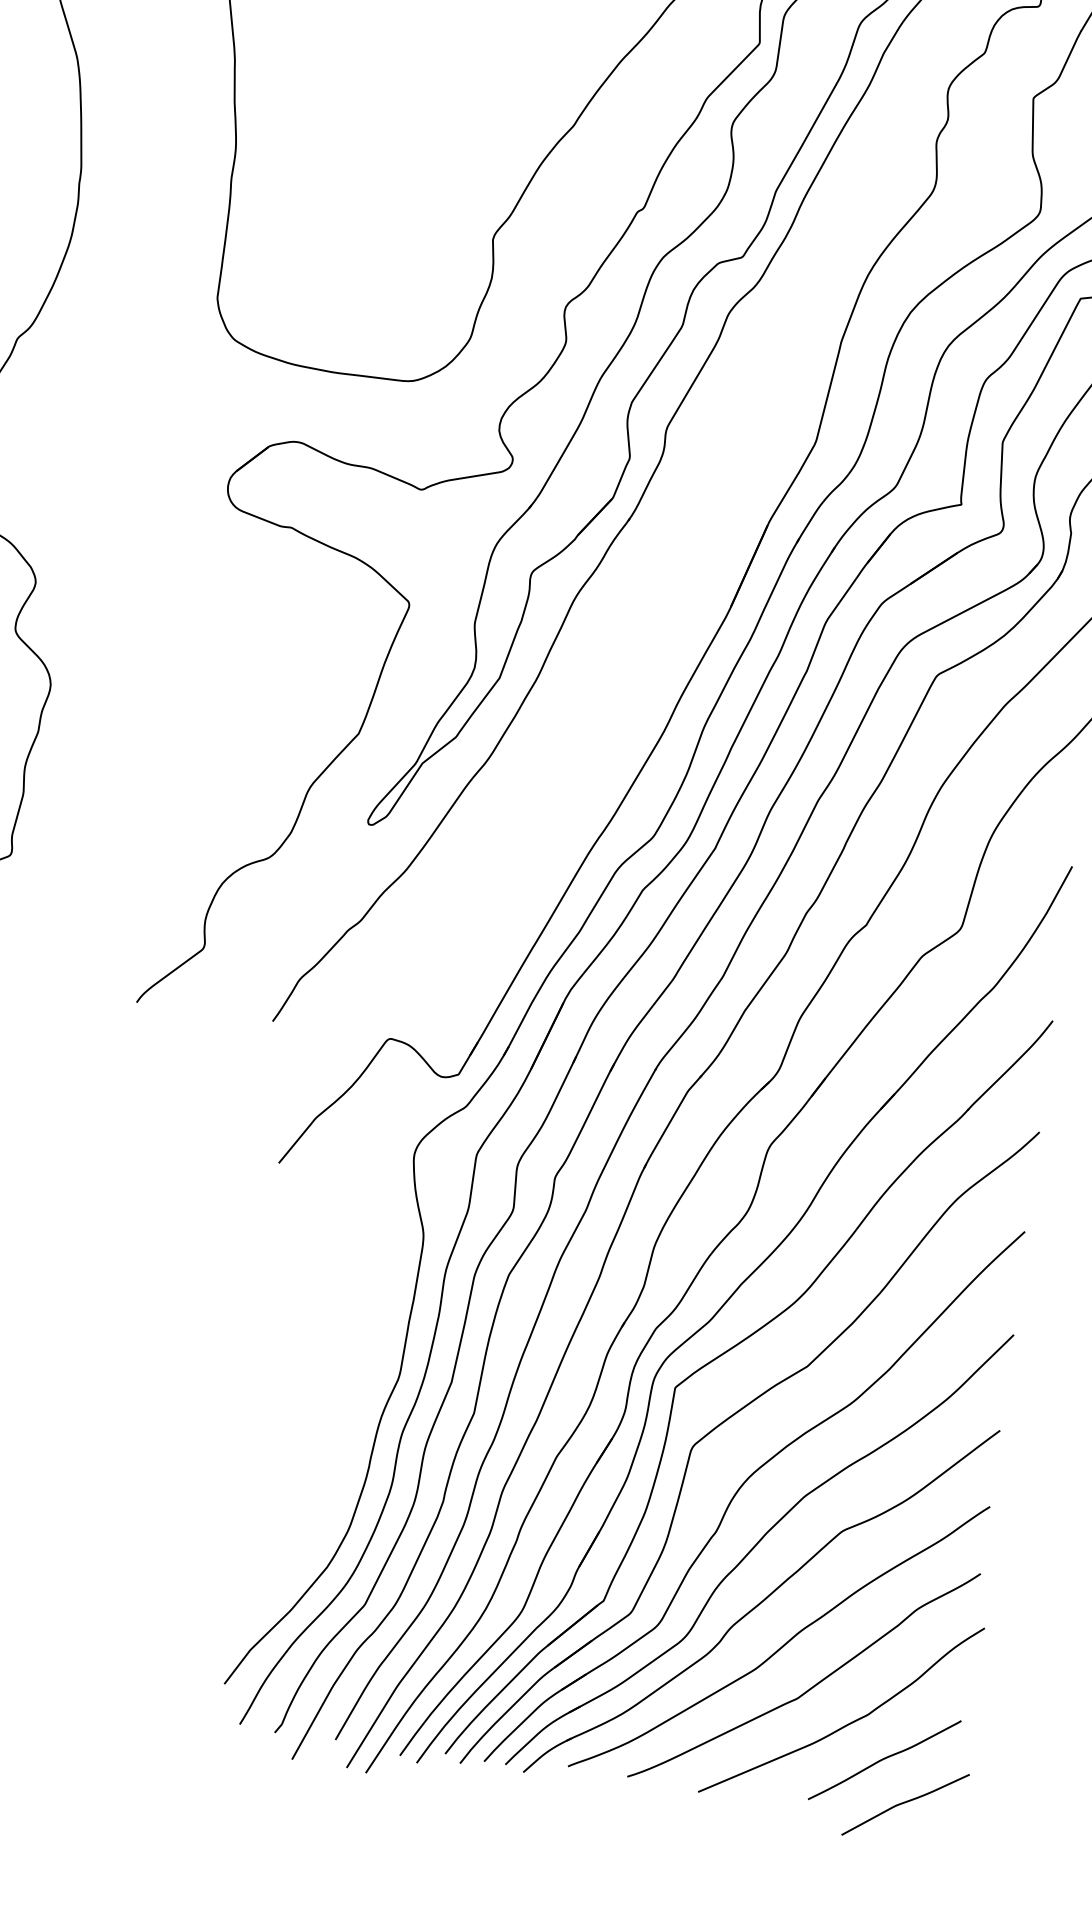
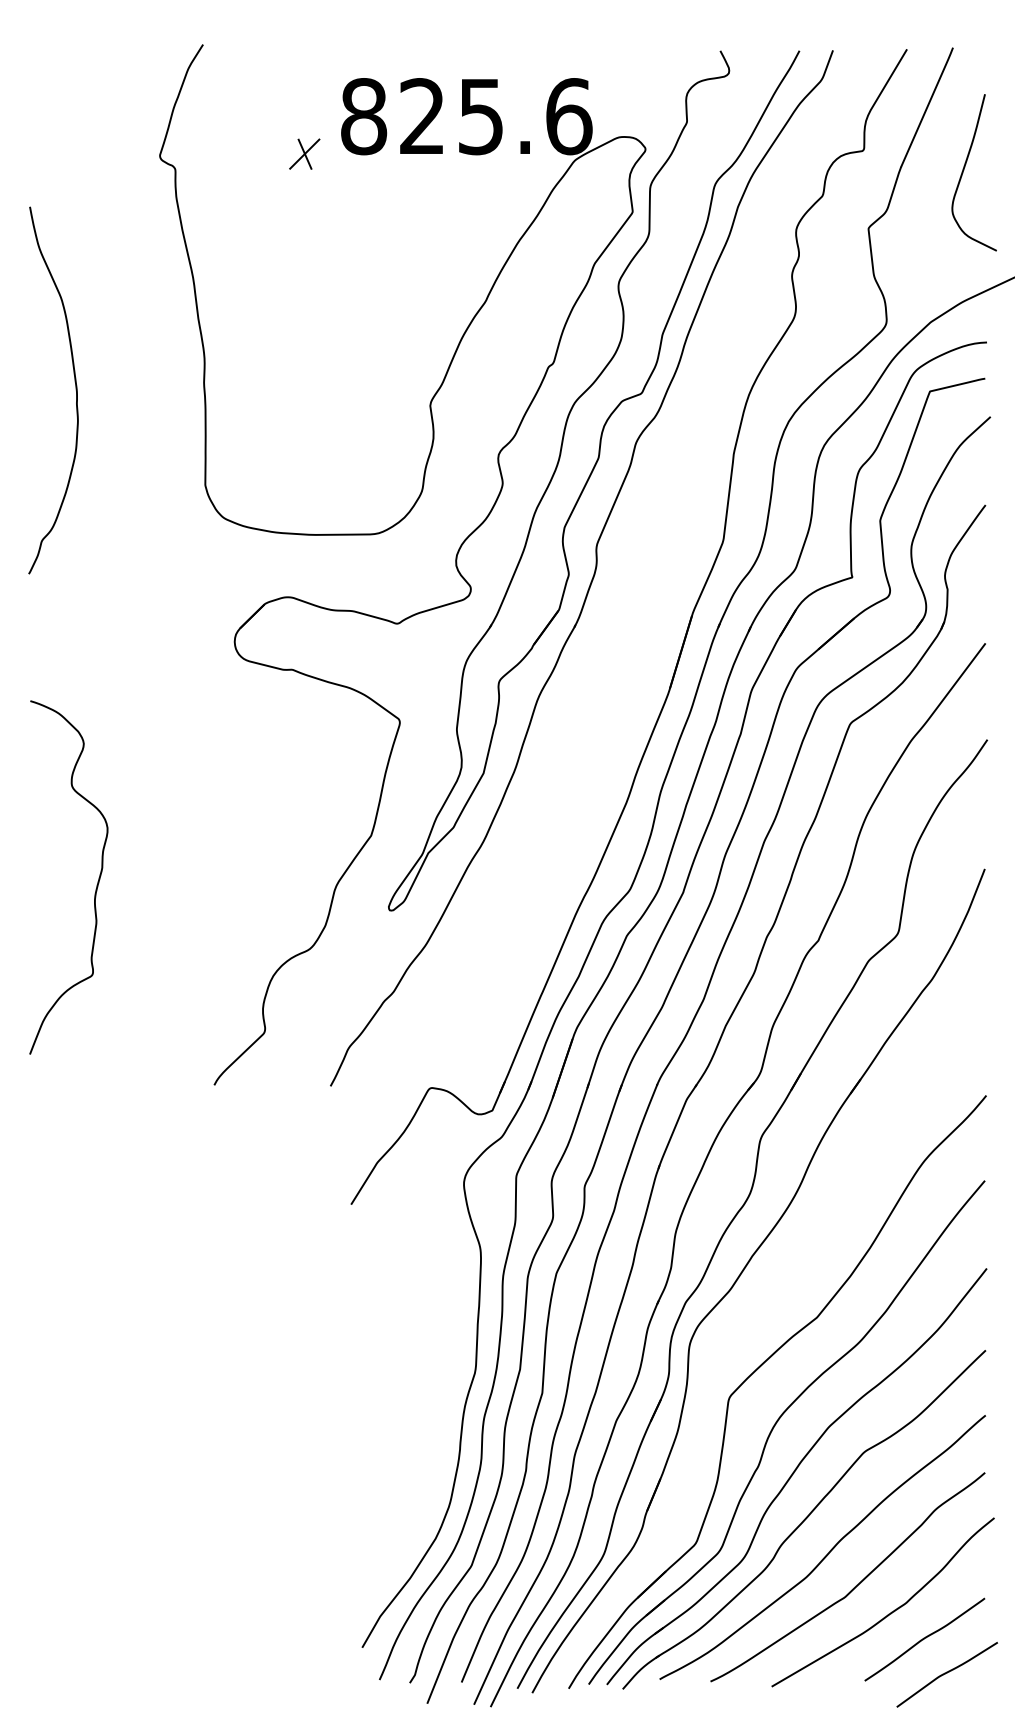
part: (724, 1354) -> (746, 1316), removed

